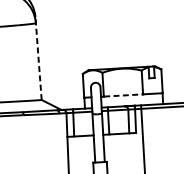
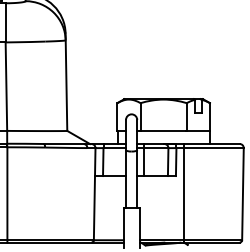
line: (38, 58) -> (66, 82), dashed -> solid
line: (123, 95) -> (163, 131), dashed -> solid

